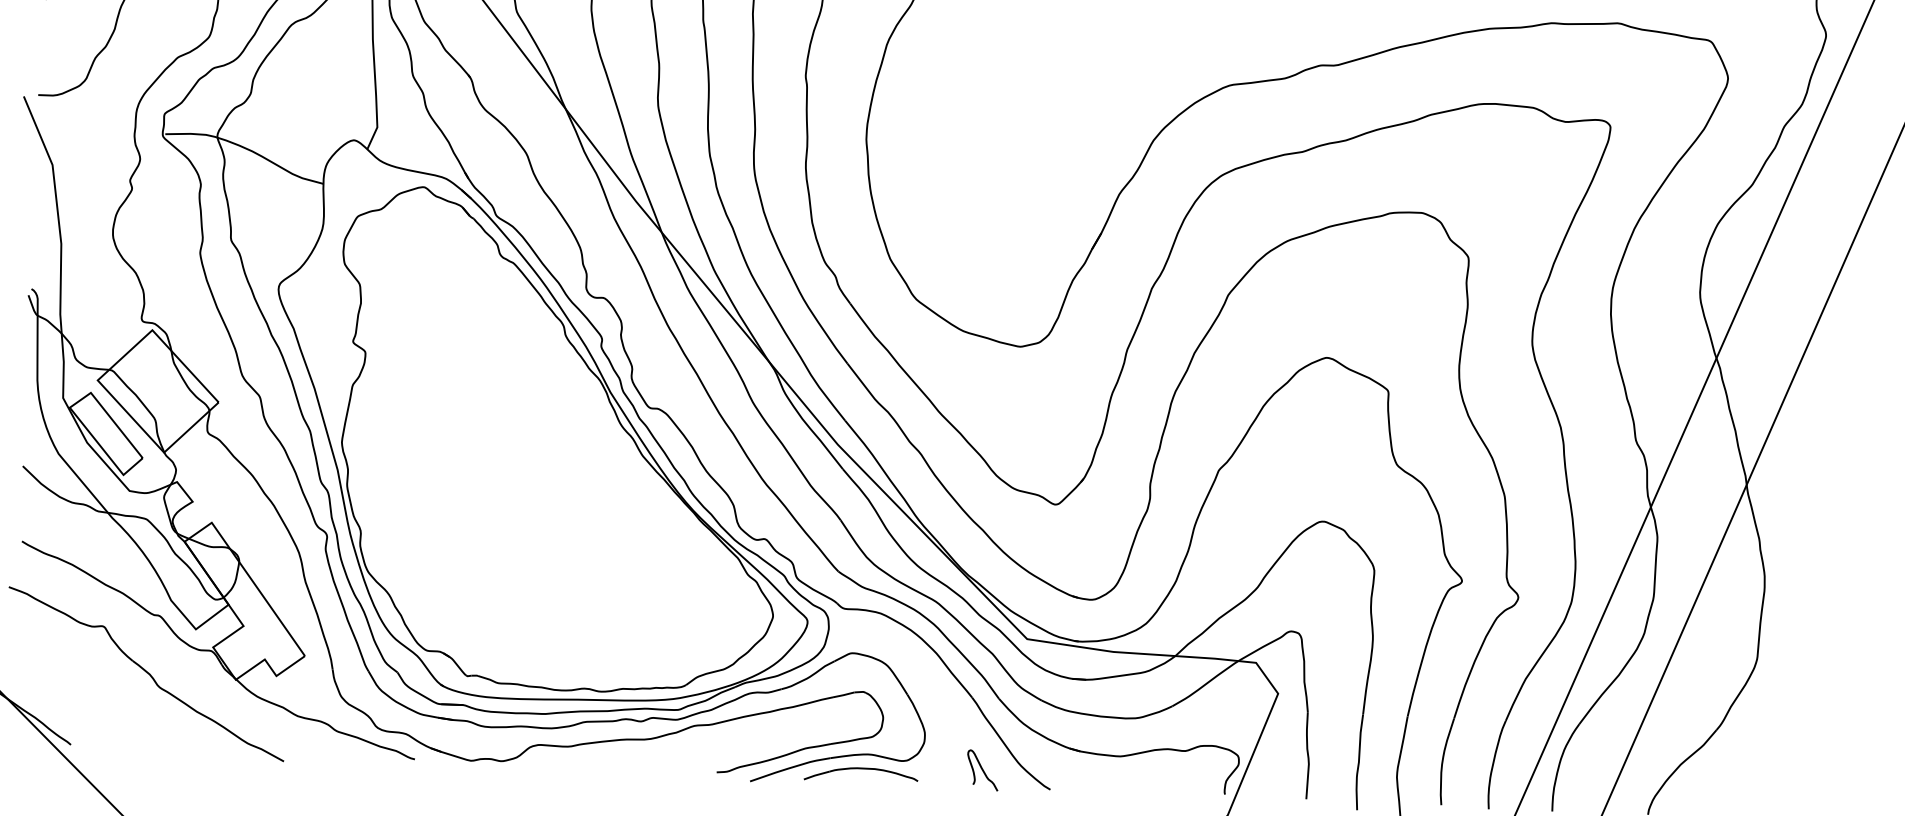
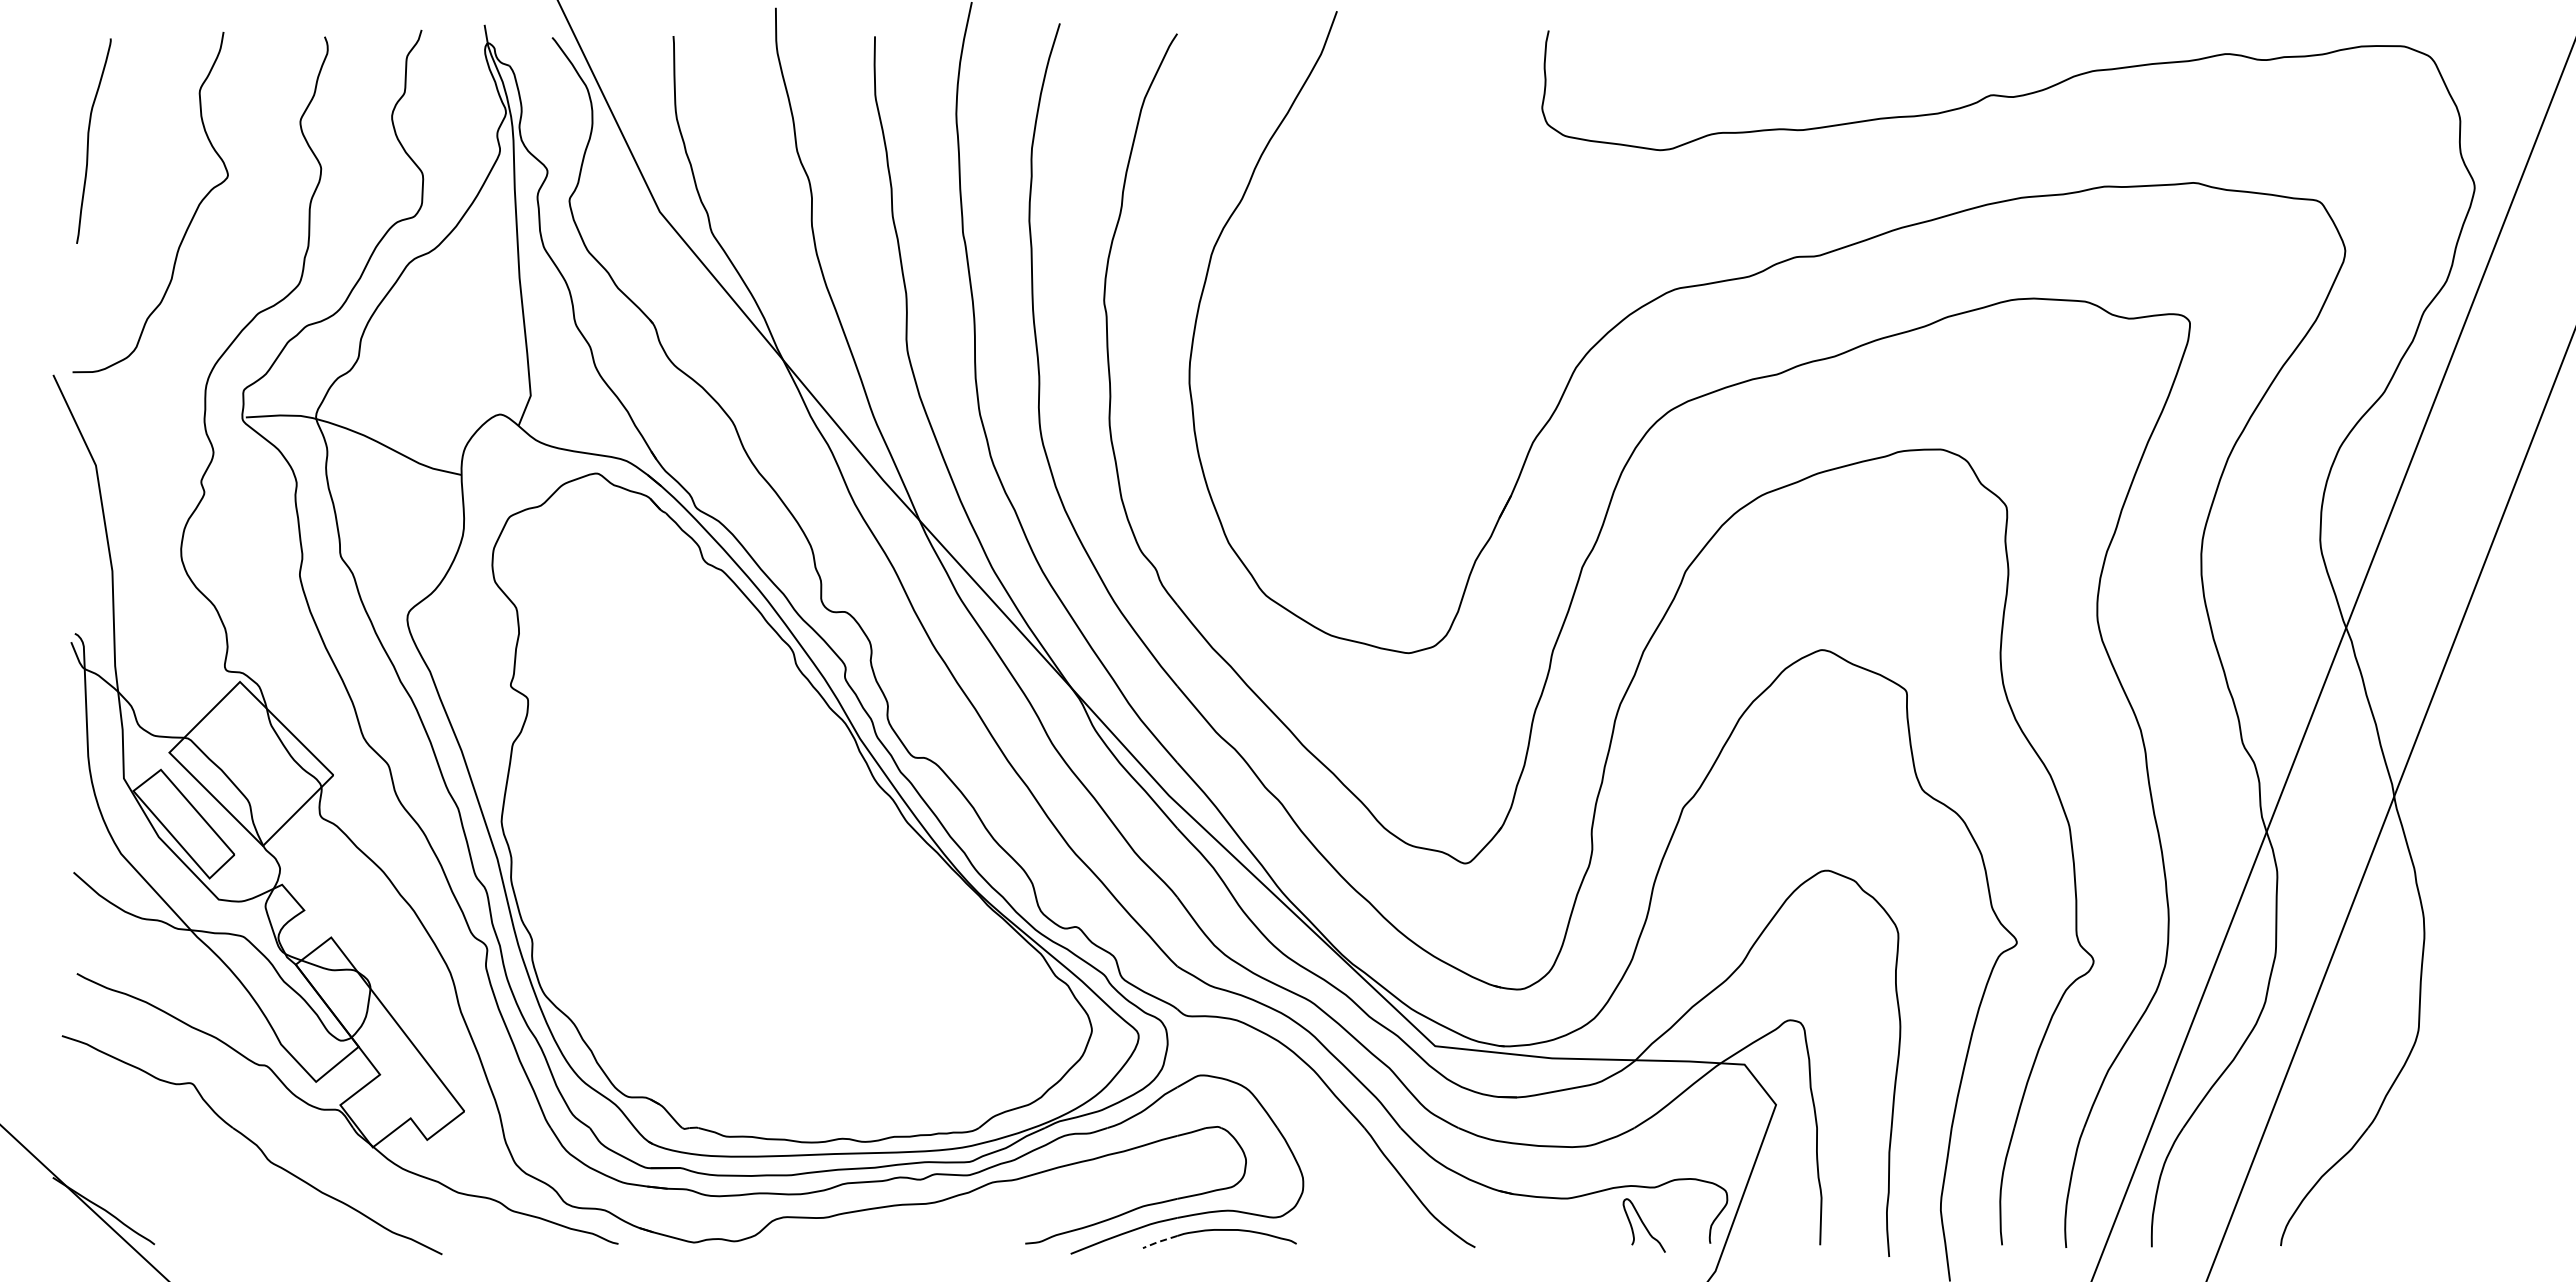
curve: (982, 770) -> (1643, 1225), moved
line: (816, 775) -> (1159, 1241), solid -> dashed

